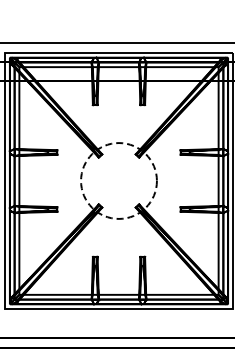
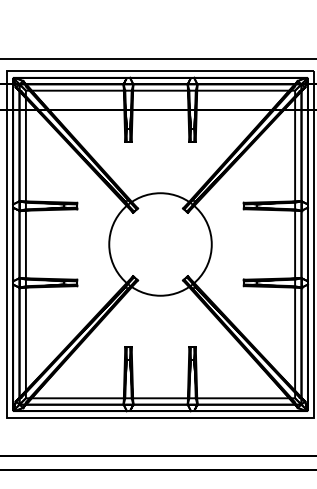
circle: (118, 180) -> (159, 243), dashed -> solid

